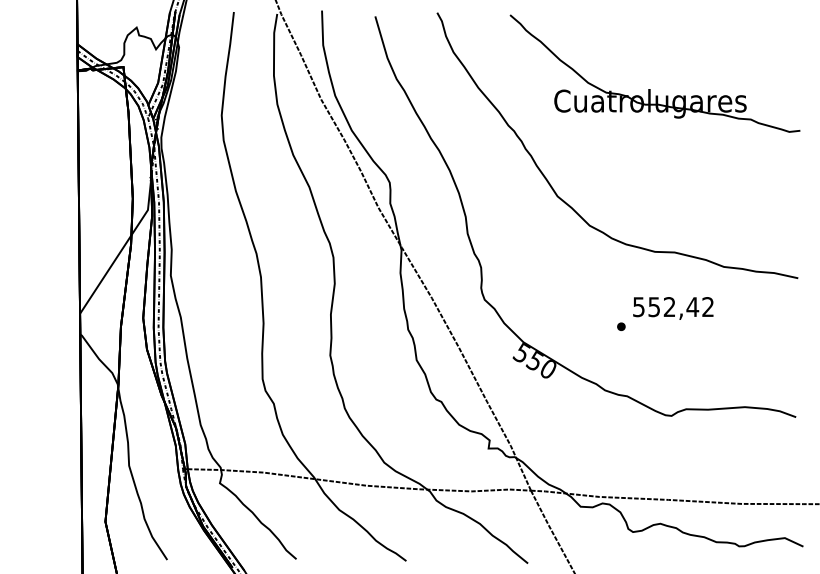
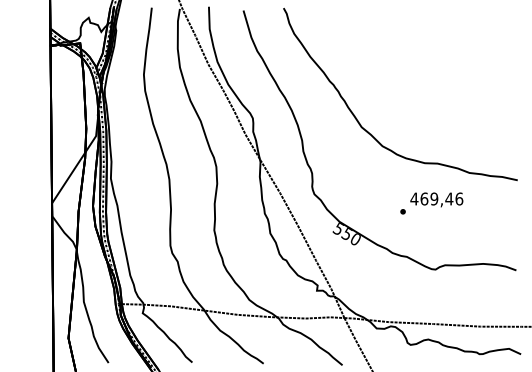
part: (649, 88) -> (421, 57), removed
text: (672, 306) -> (436, 198), 552,42 -> 469,46

